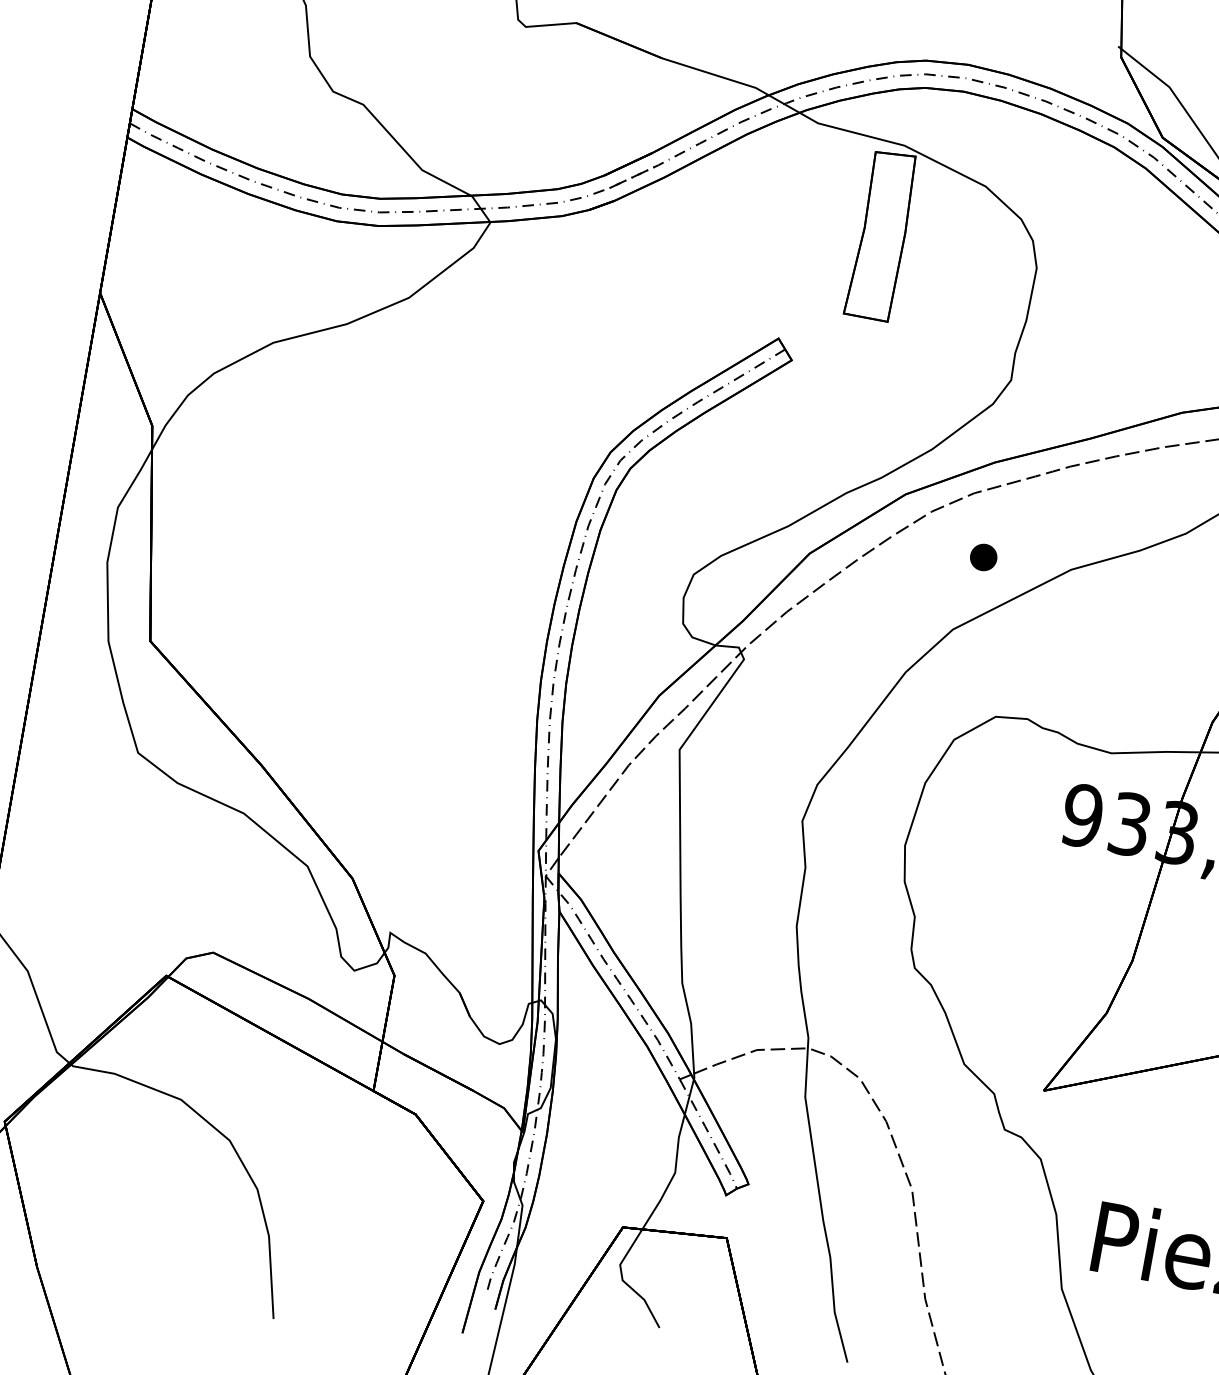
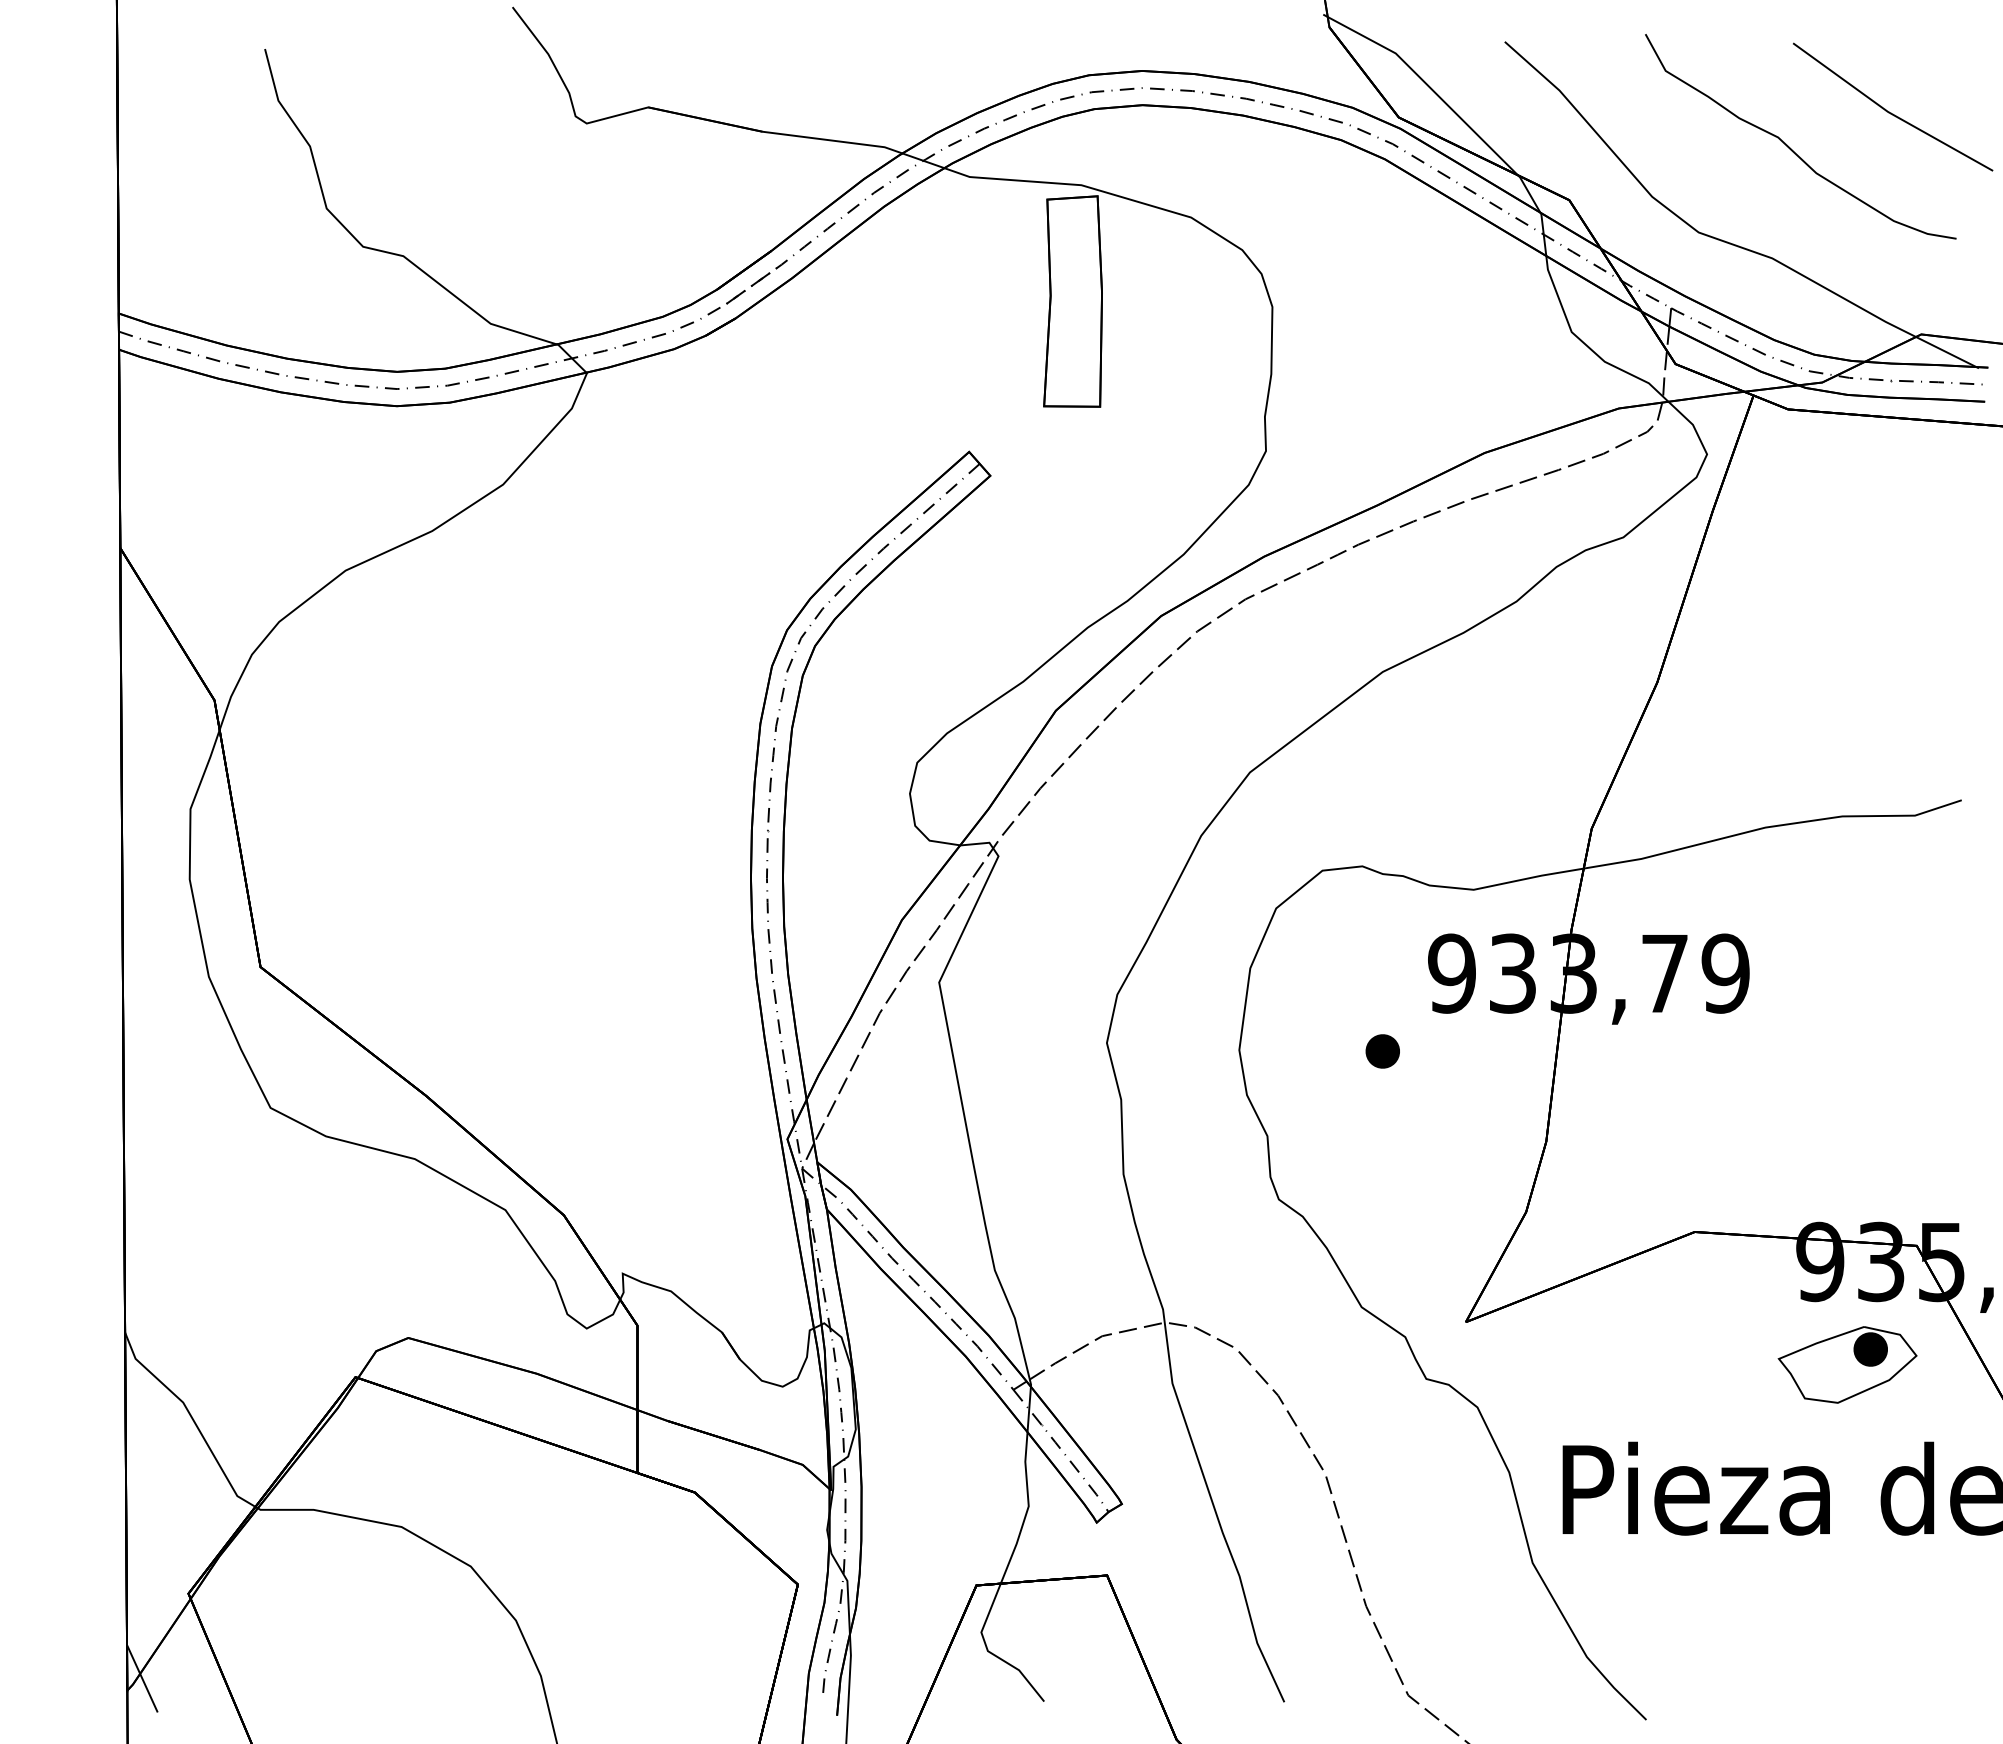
part: (983, 557) -> (1382, 1051), moved

